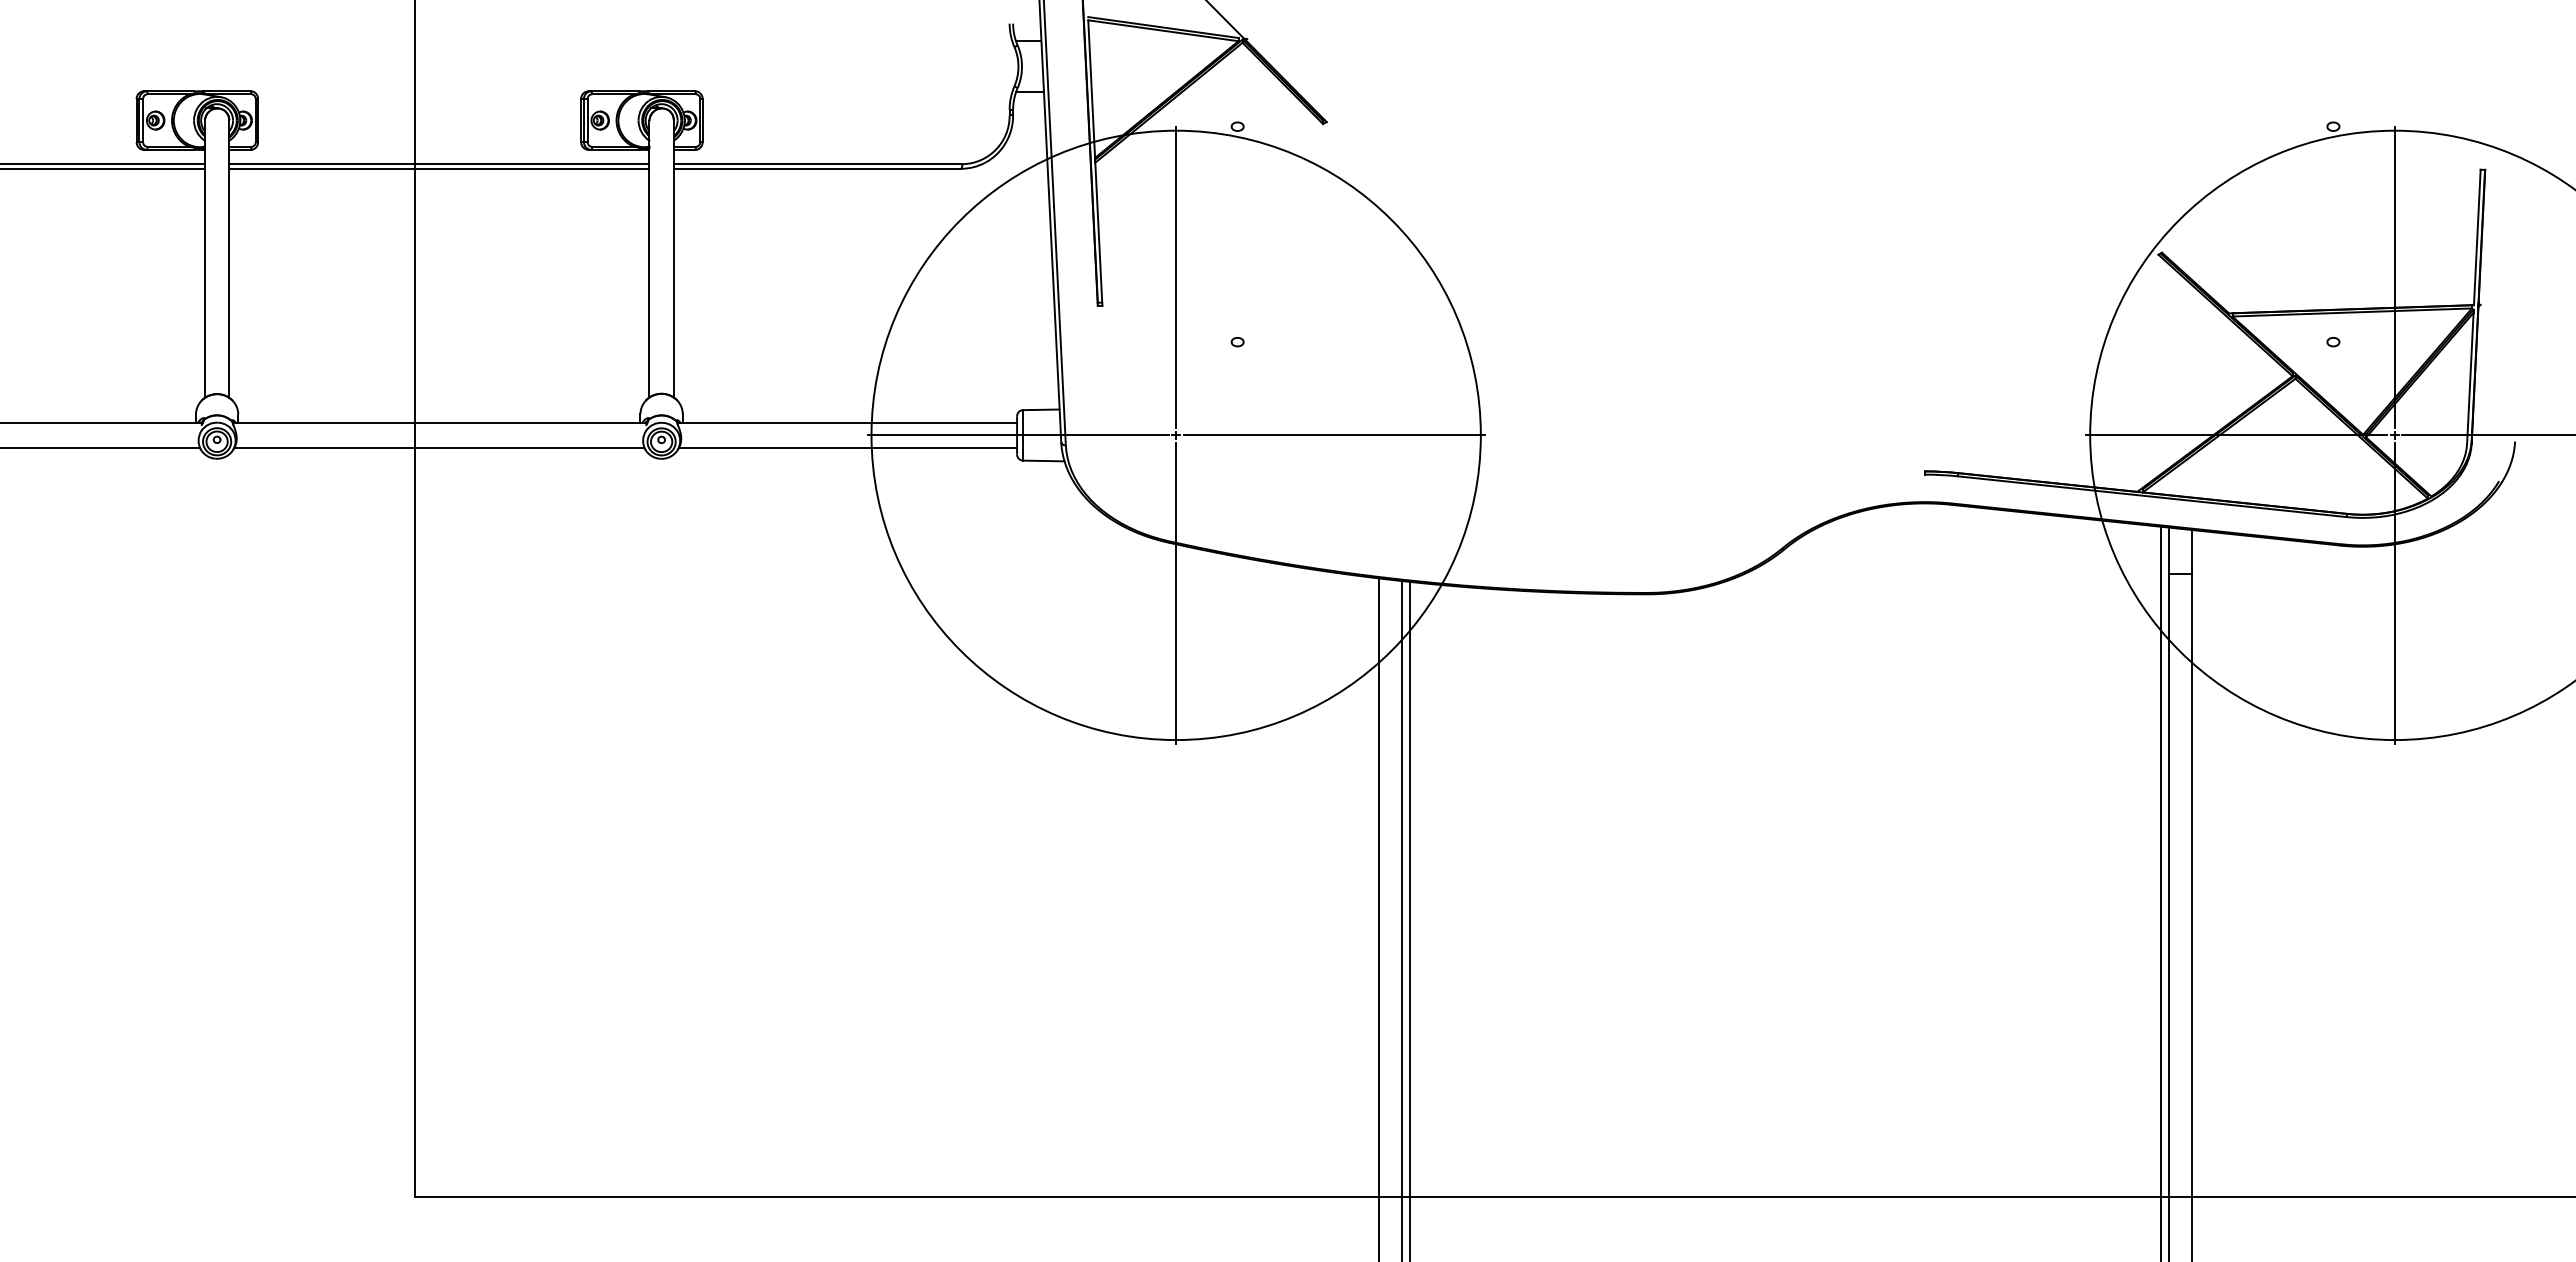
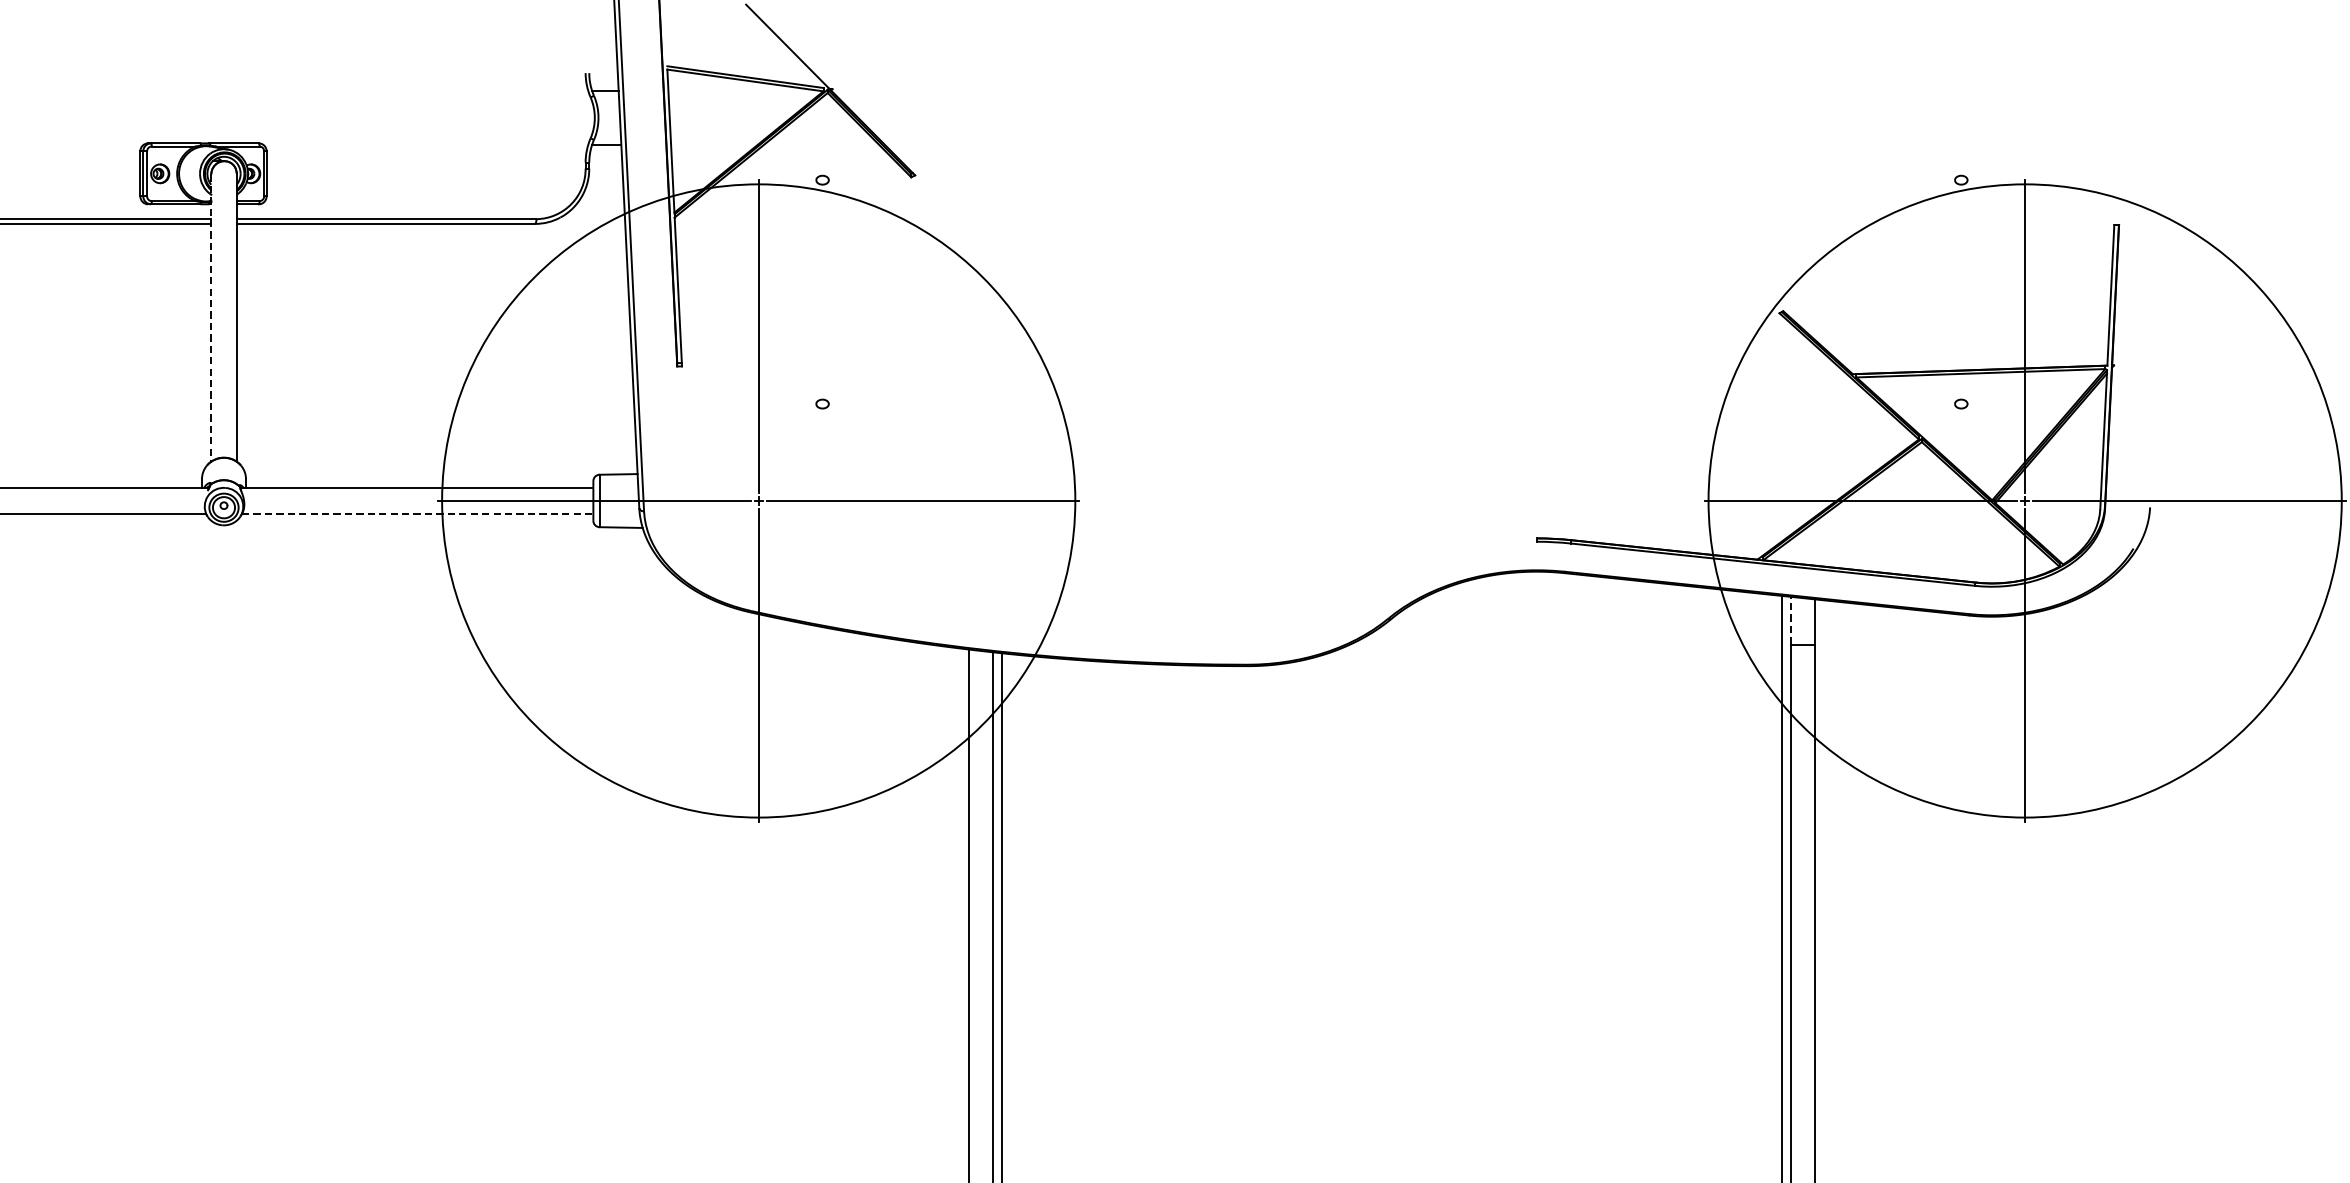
line: (649, 259) -> (211, 318), solid -> dashed
line: (848, 447) -> (418, 513), solid -> dashed
line: (2169, 550) -> (1790, 620), solid -> dashed

